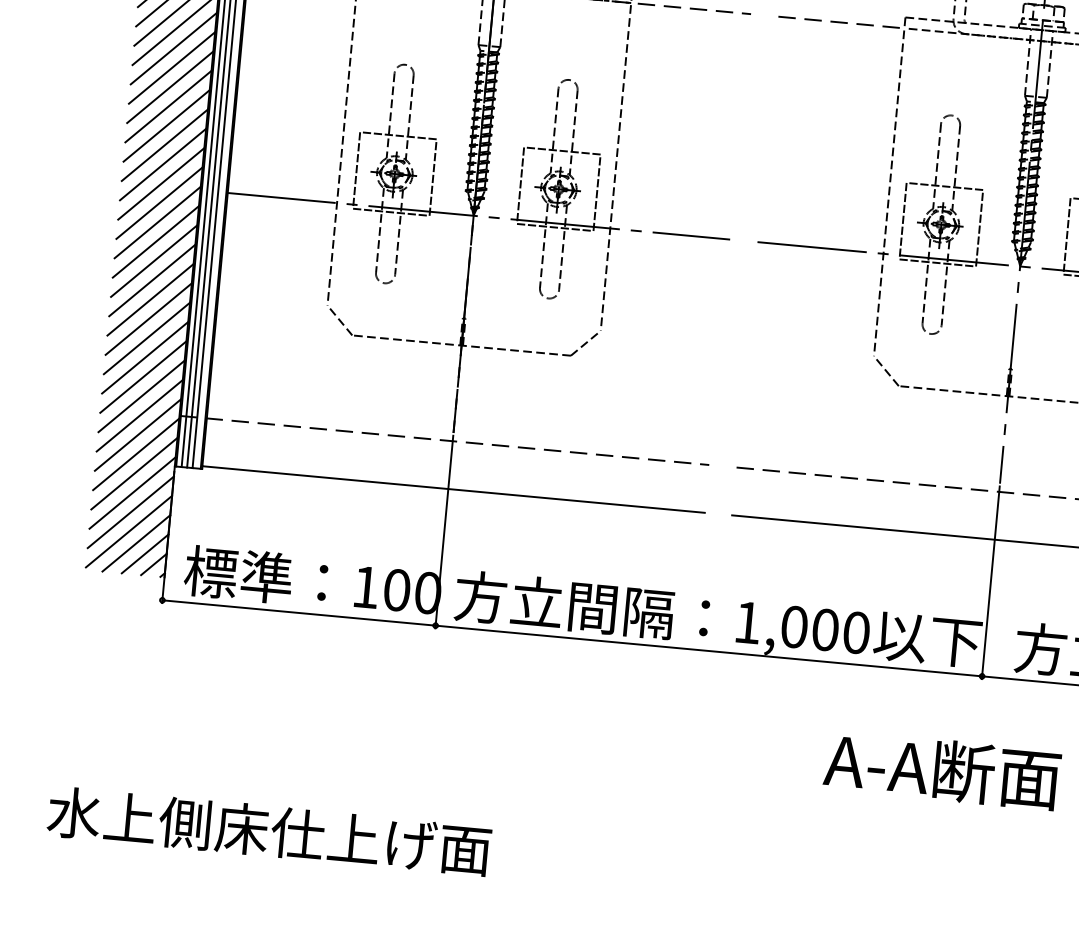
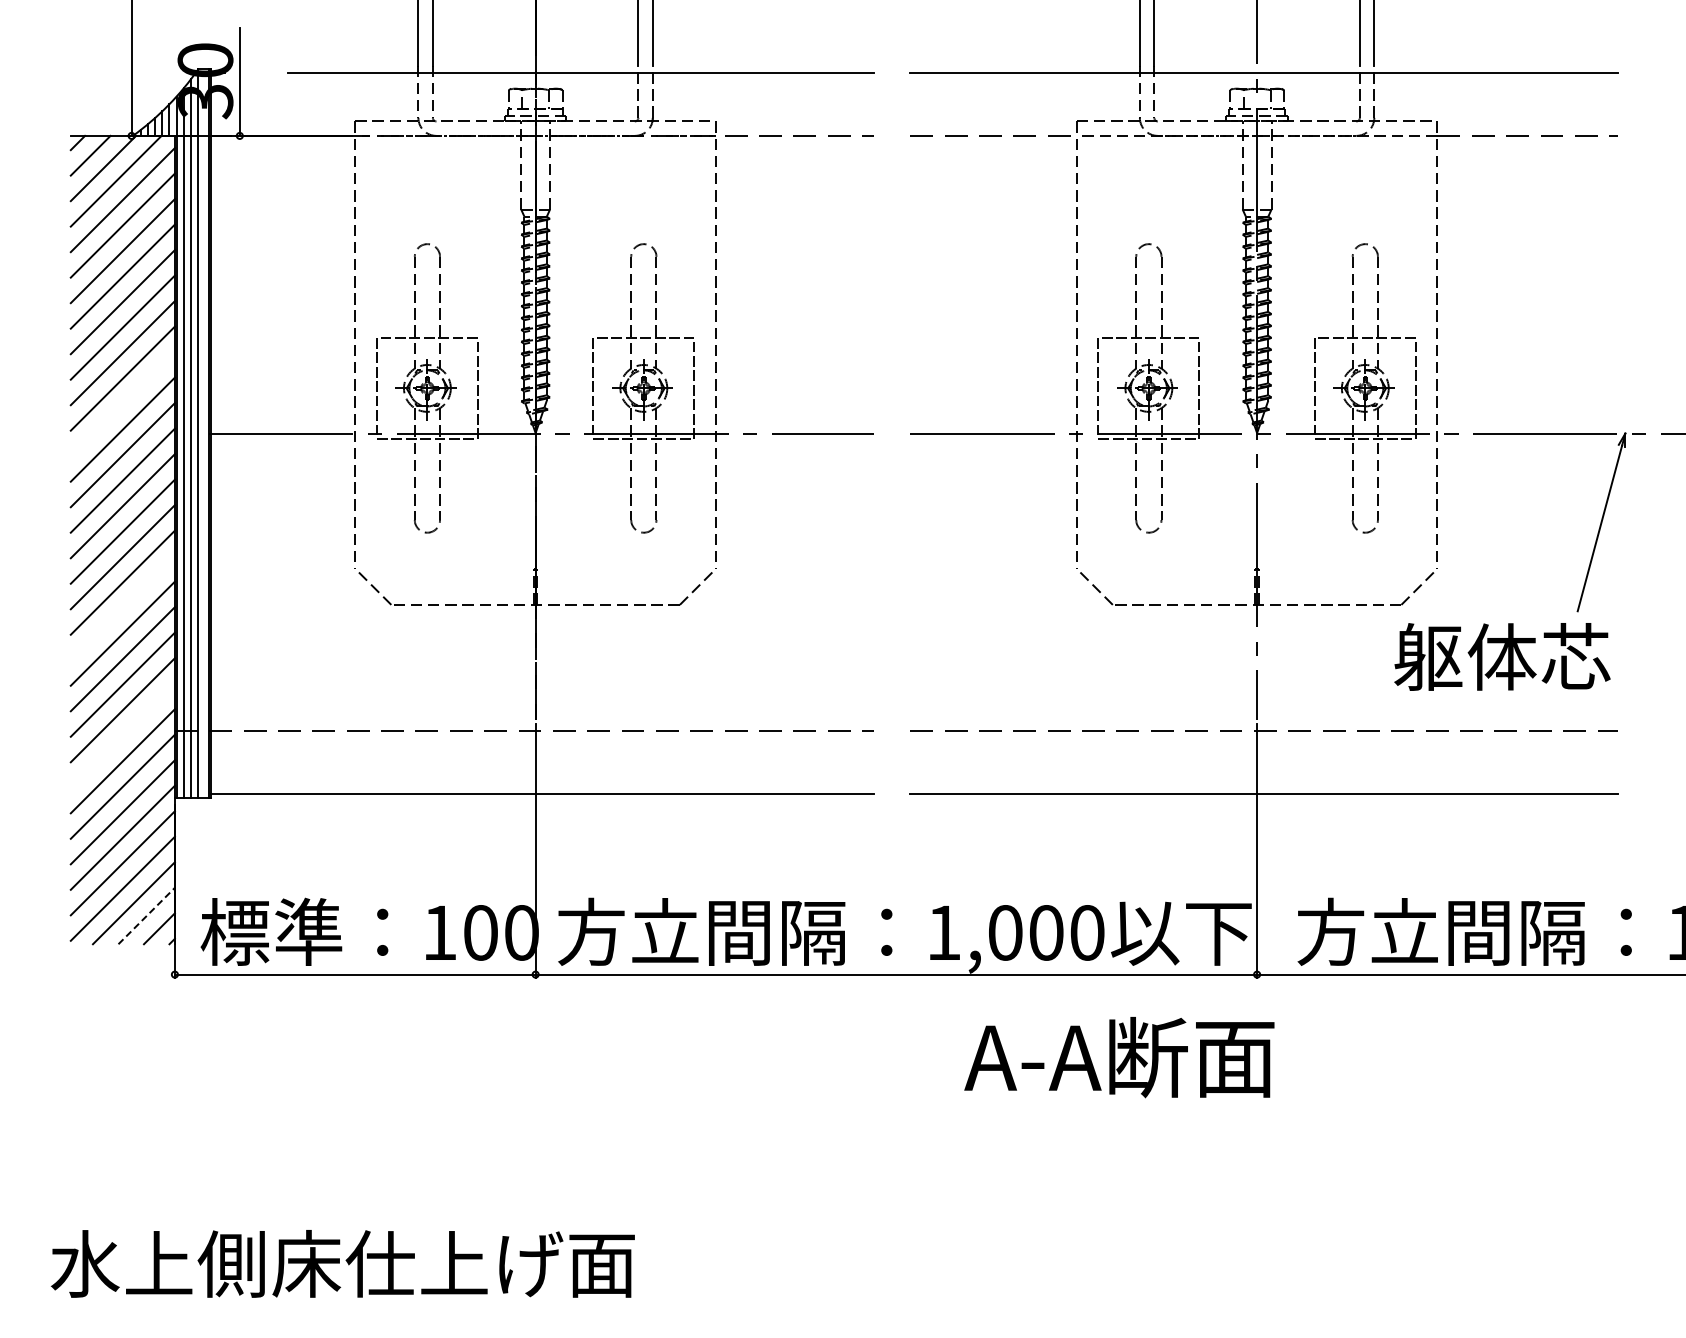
line: (162, 164) -> (122, 404), removed
line: (148, 319) -> (122, 608), removed
line: (139, 415) -> (122, 735), removed
line: (144, 554) -> (146, 916), solid -> dashed
text: (942, 770) -> (1119, 1057), moved

